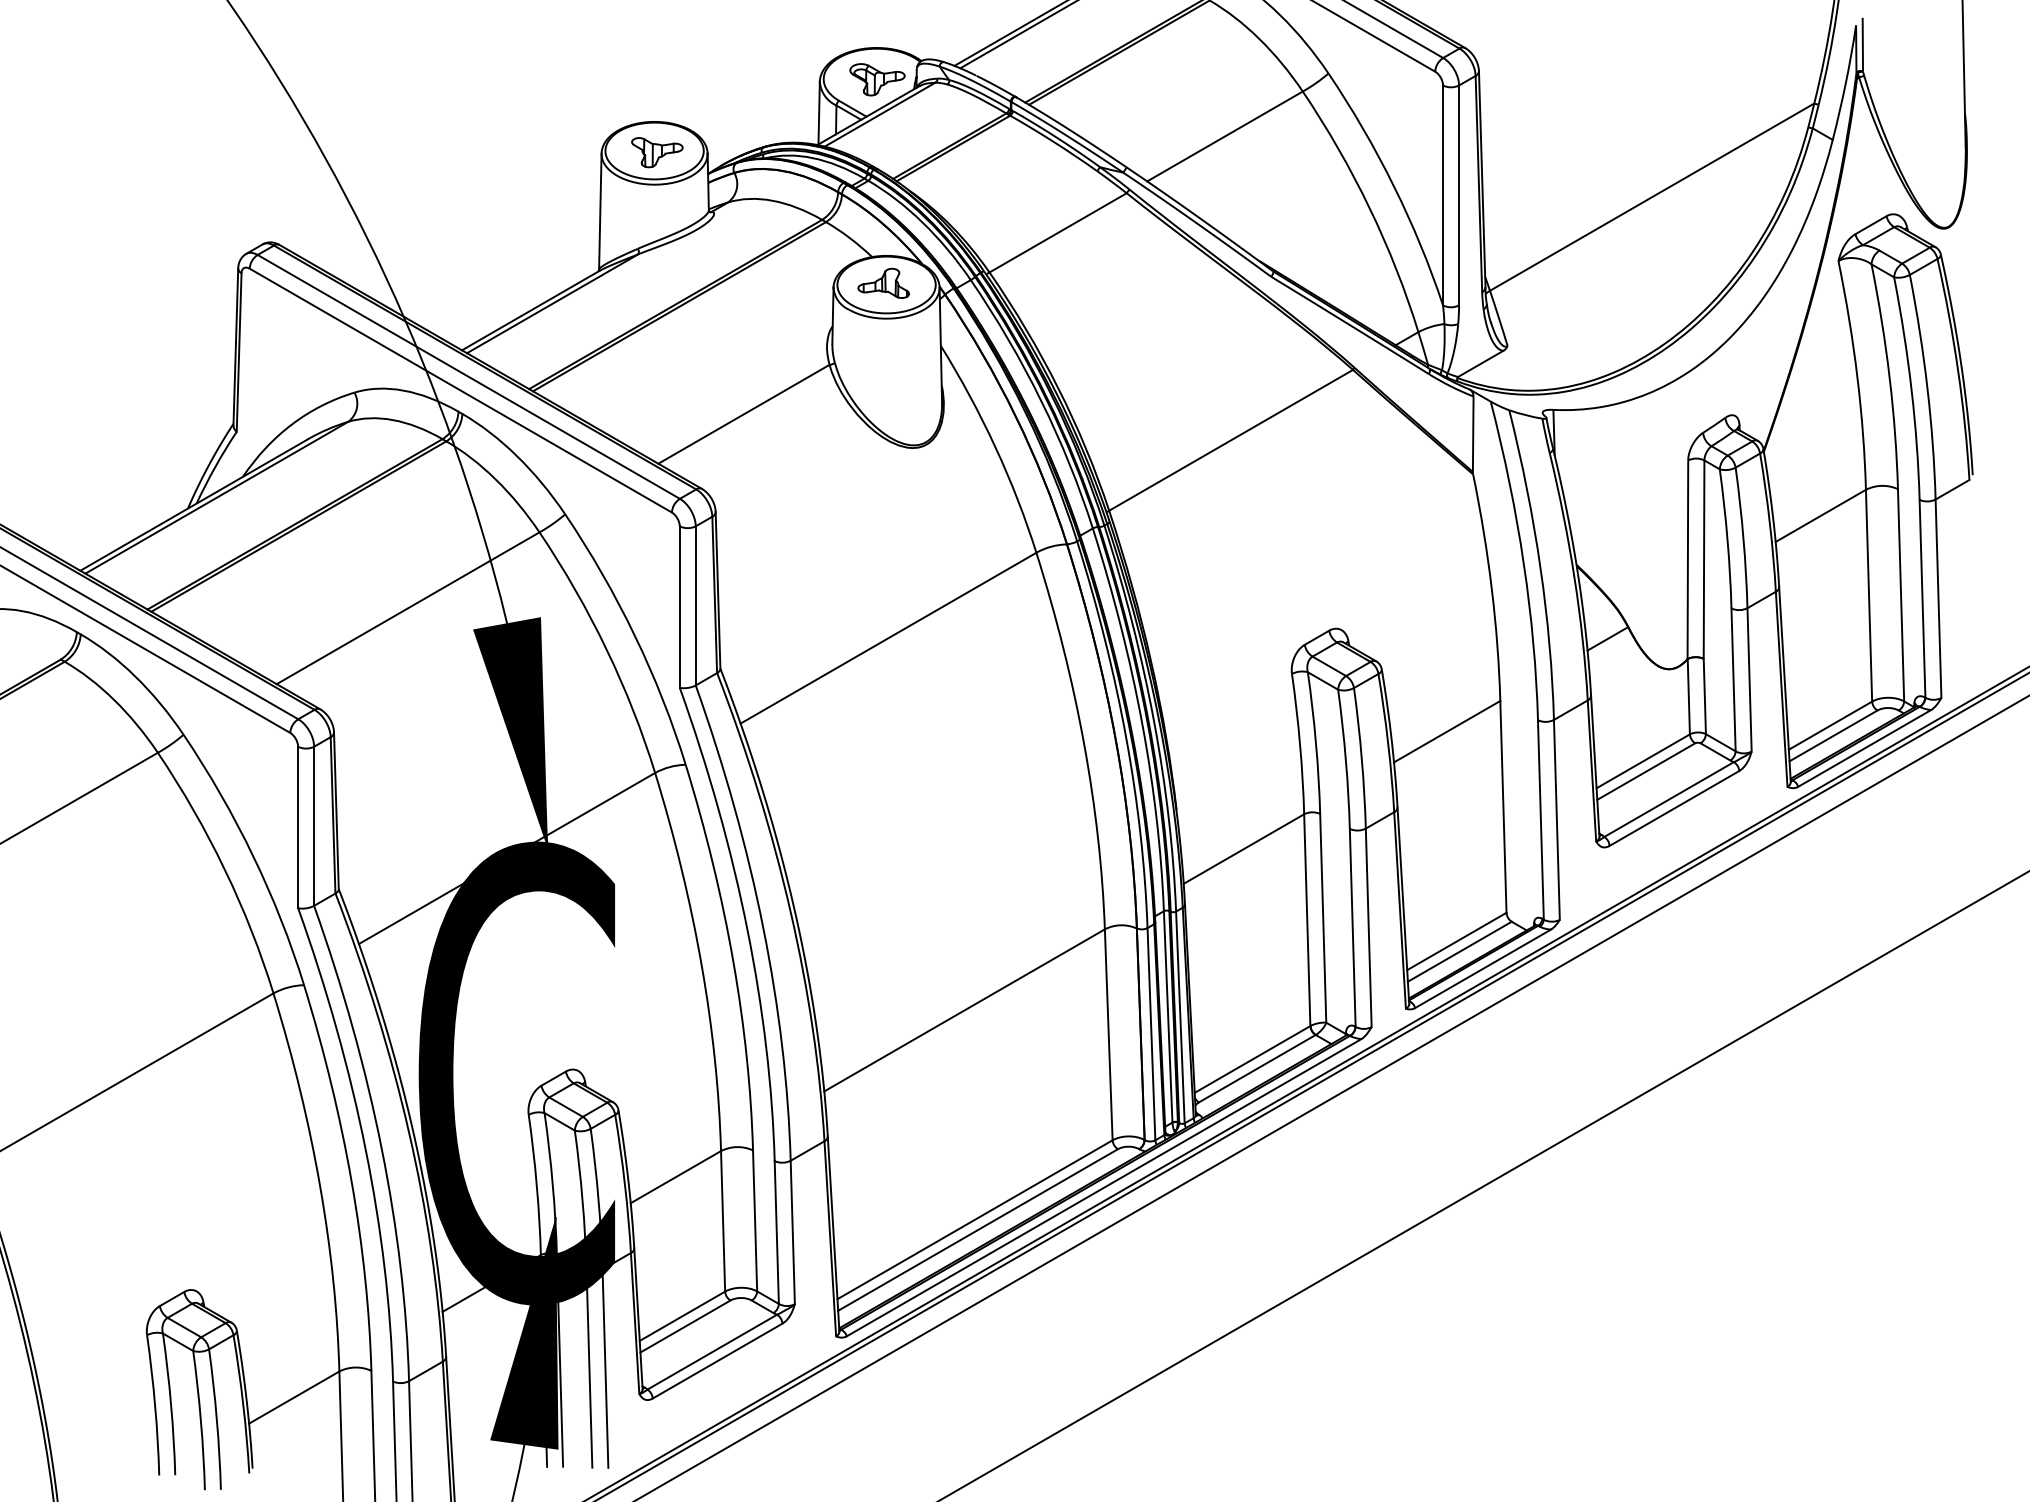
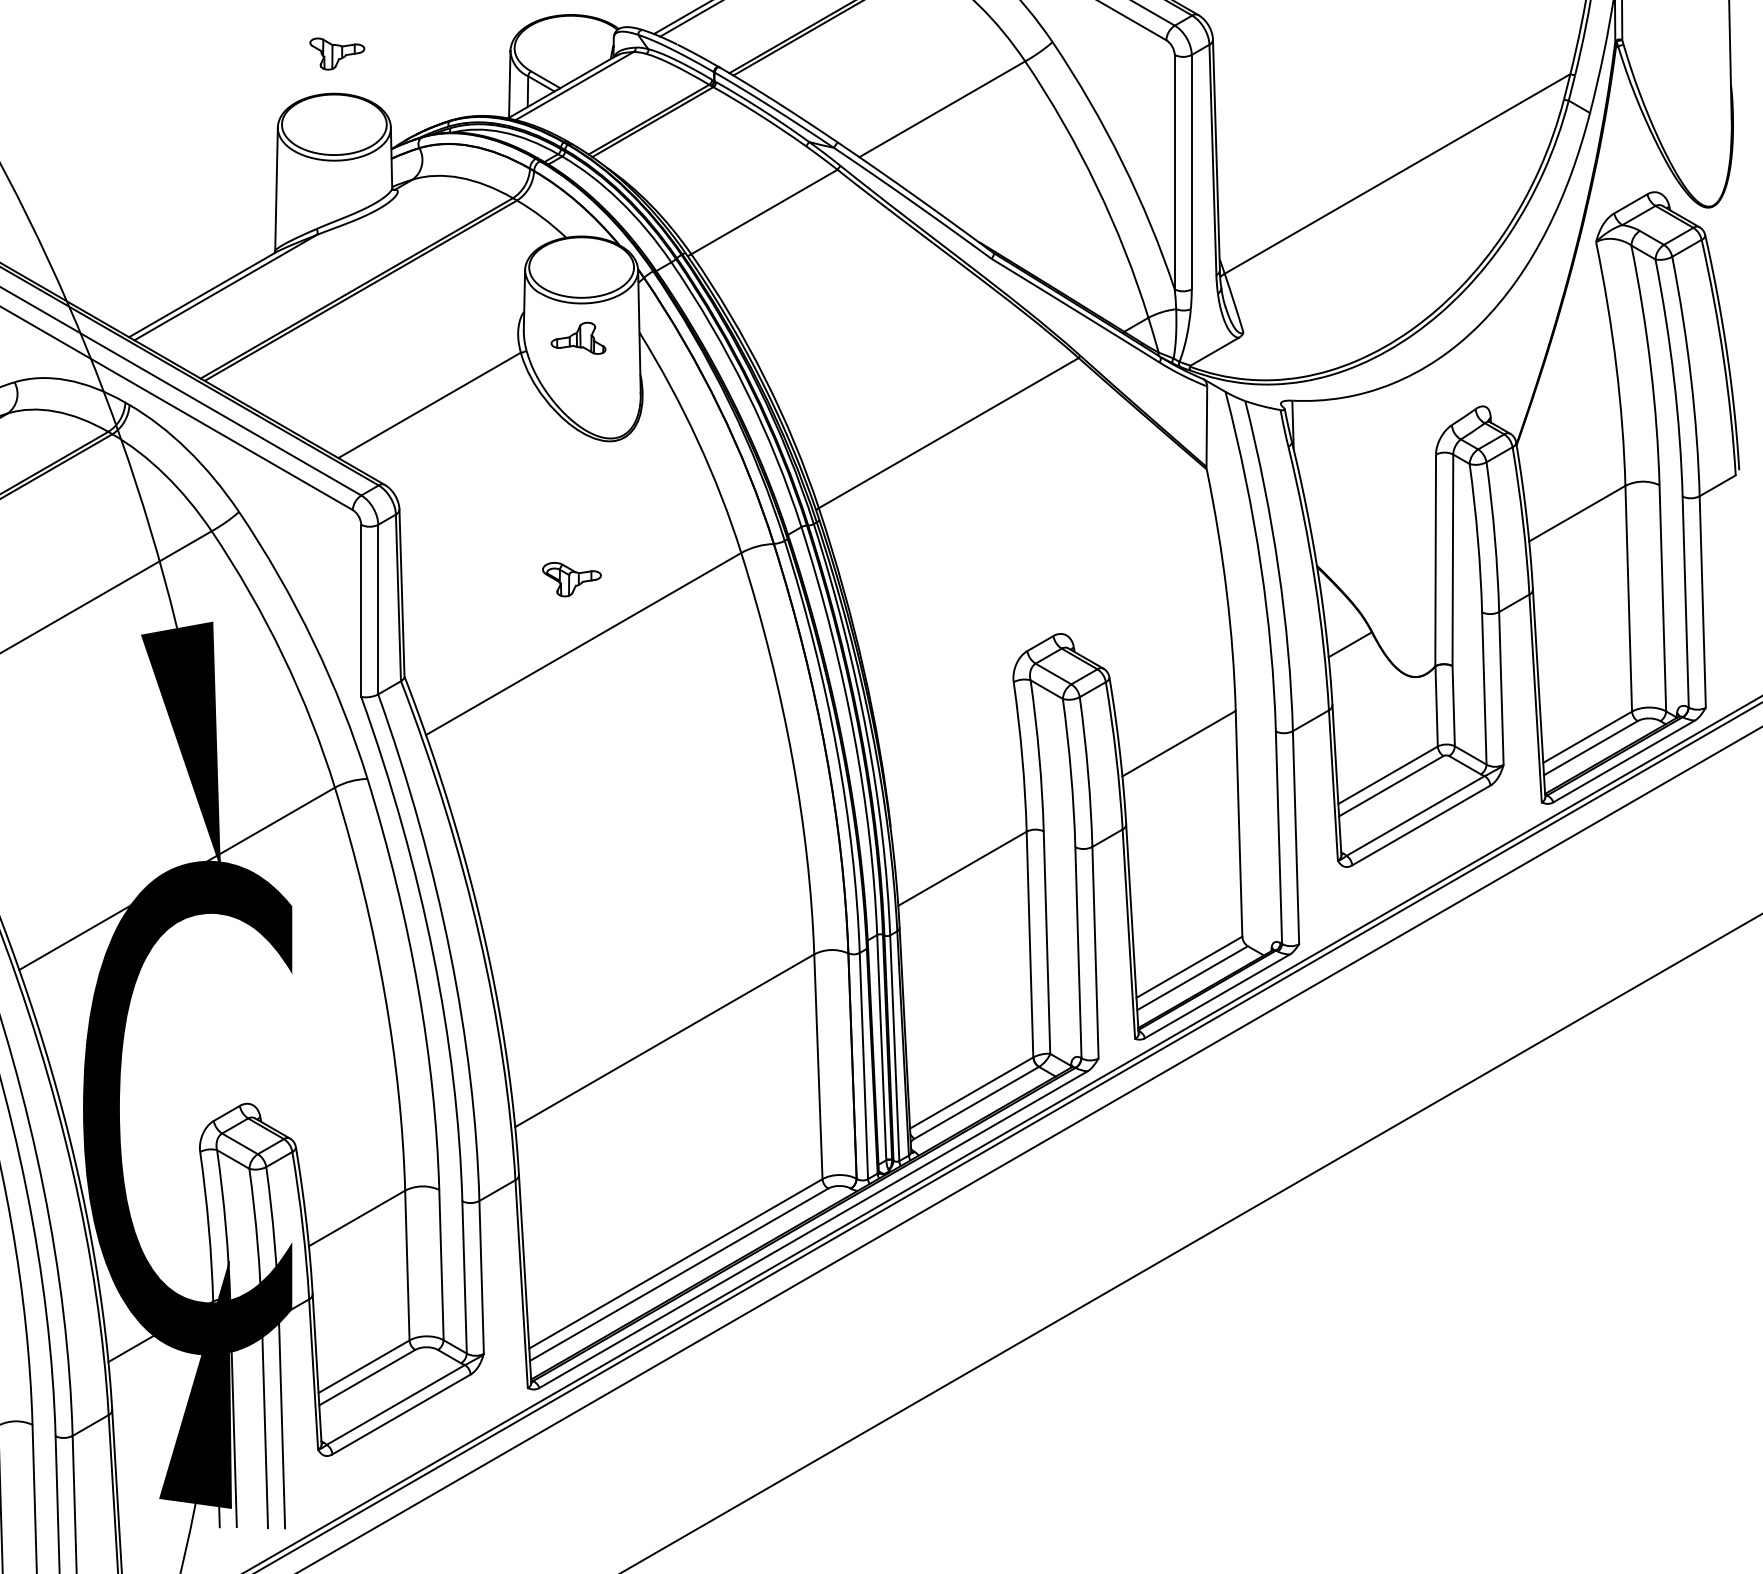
part: (877, 79) -> (571, 579), moved
part: (657, 152) -> (337, 53), moved
part: (883, 282) -> (578, 337), moved

